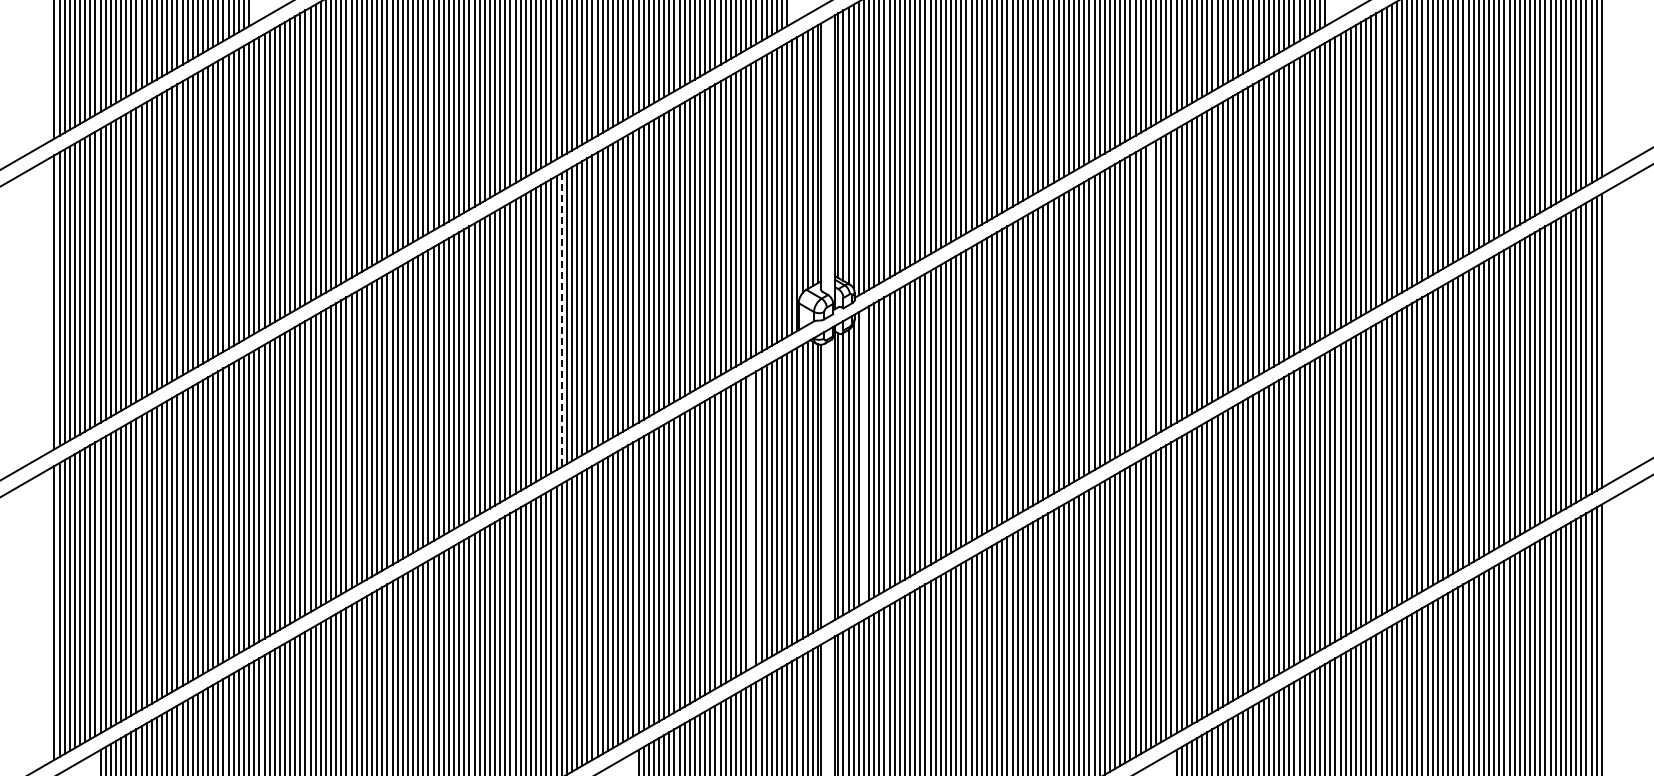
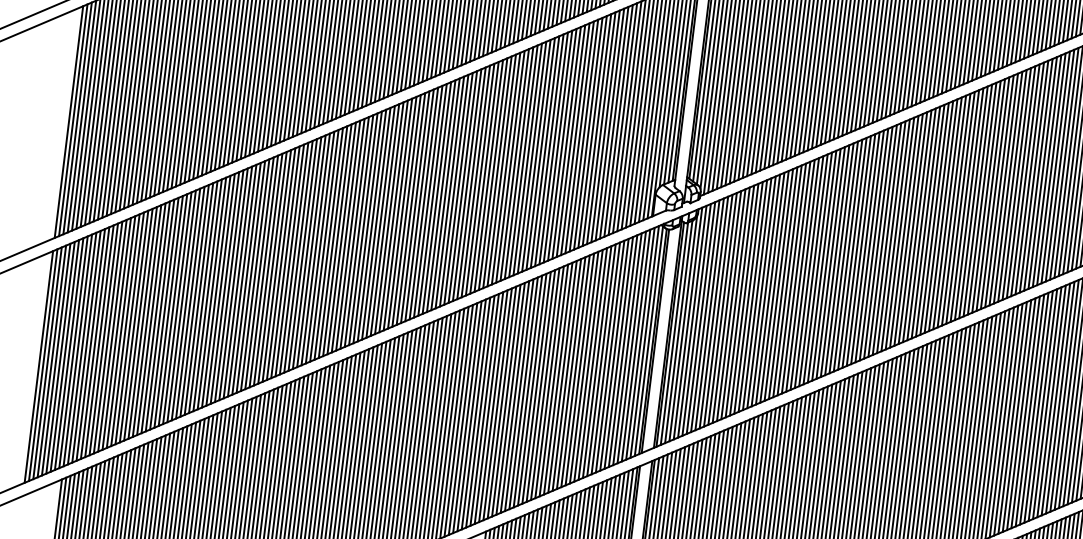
line: (1150, 290) -> (934, 218), added
line: (561, 320) -> (466, 185), dashed -> solid
line: (863, 456) -> (691, 321), added
line: (751, 521) -> (597, 362), added

